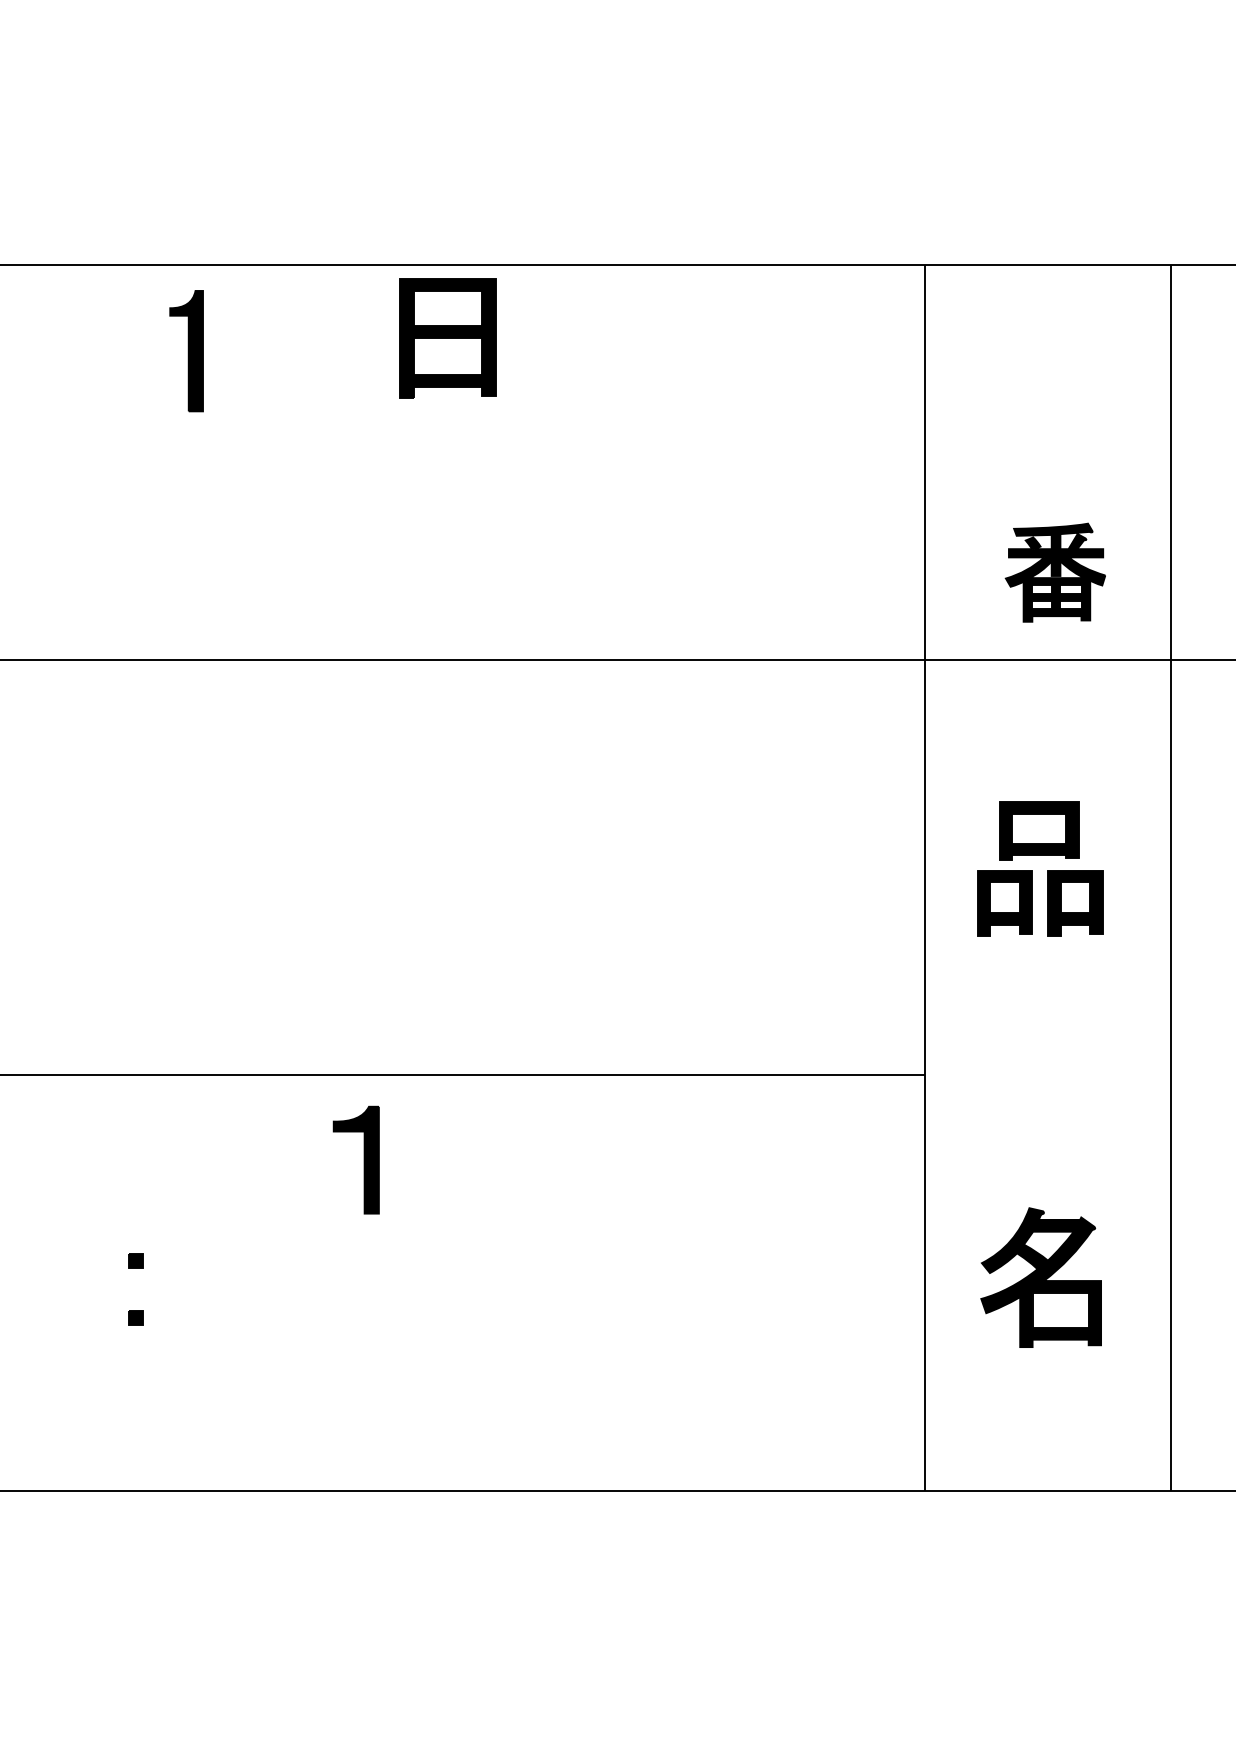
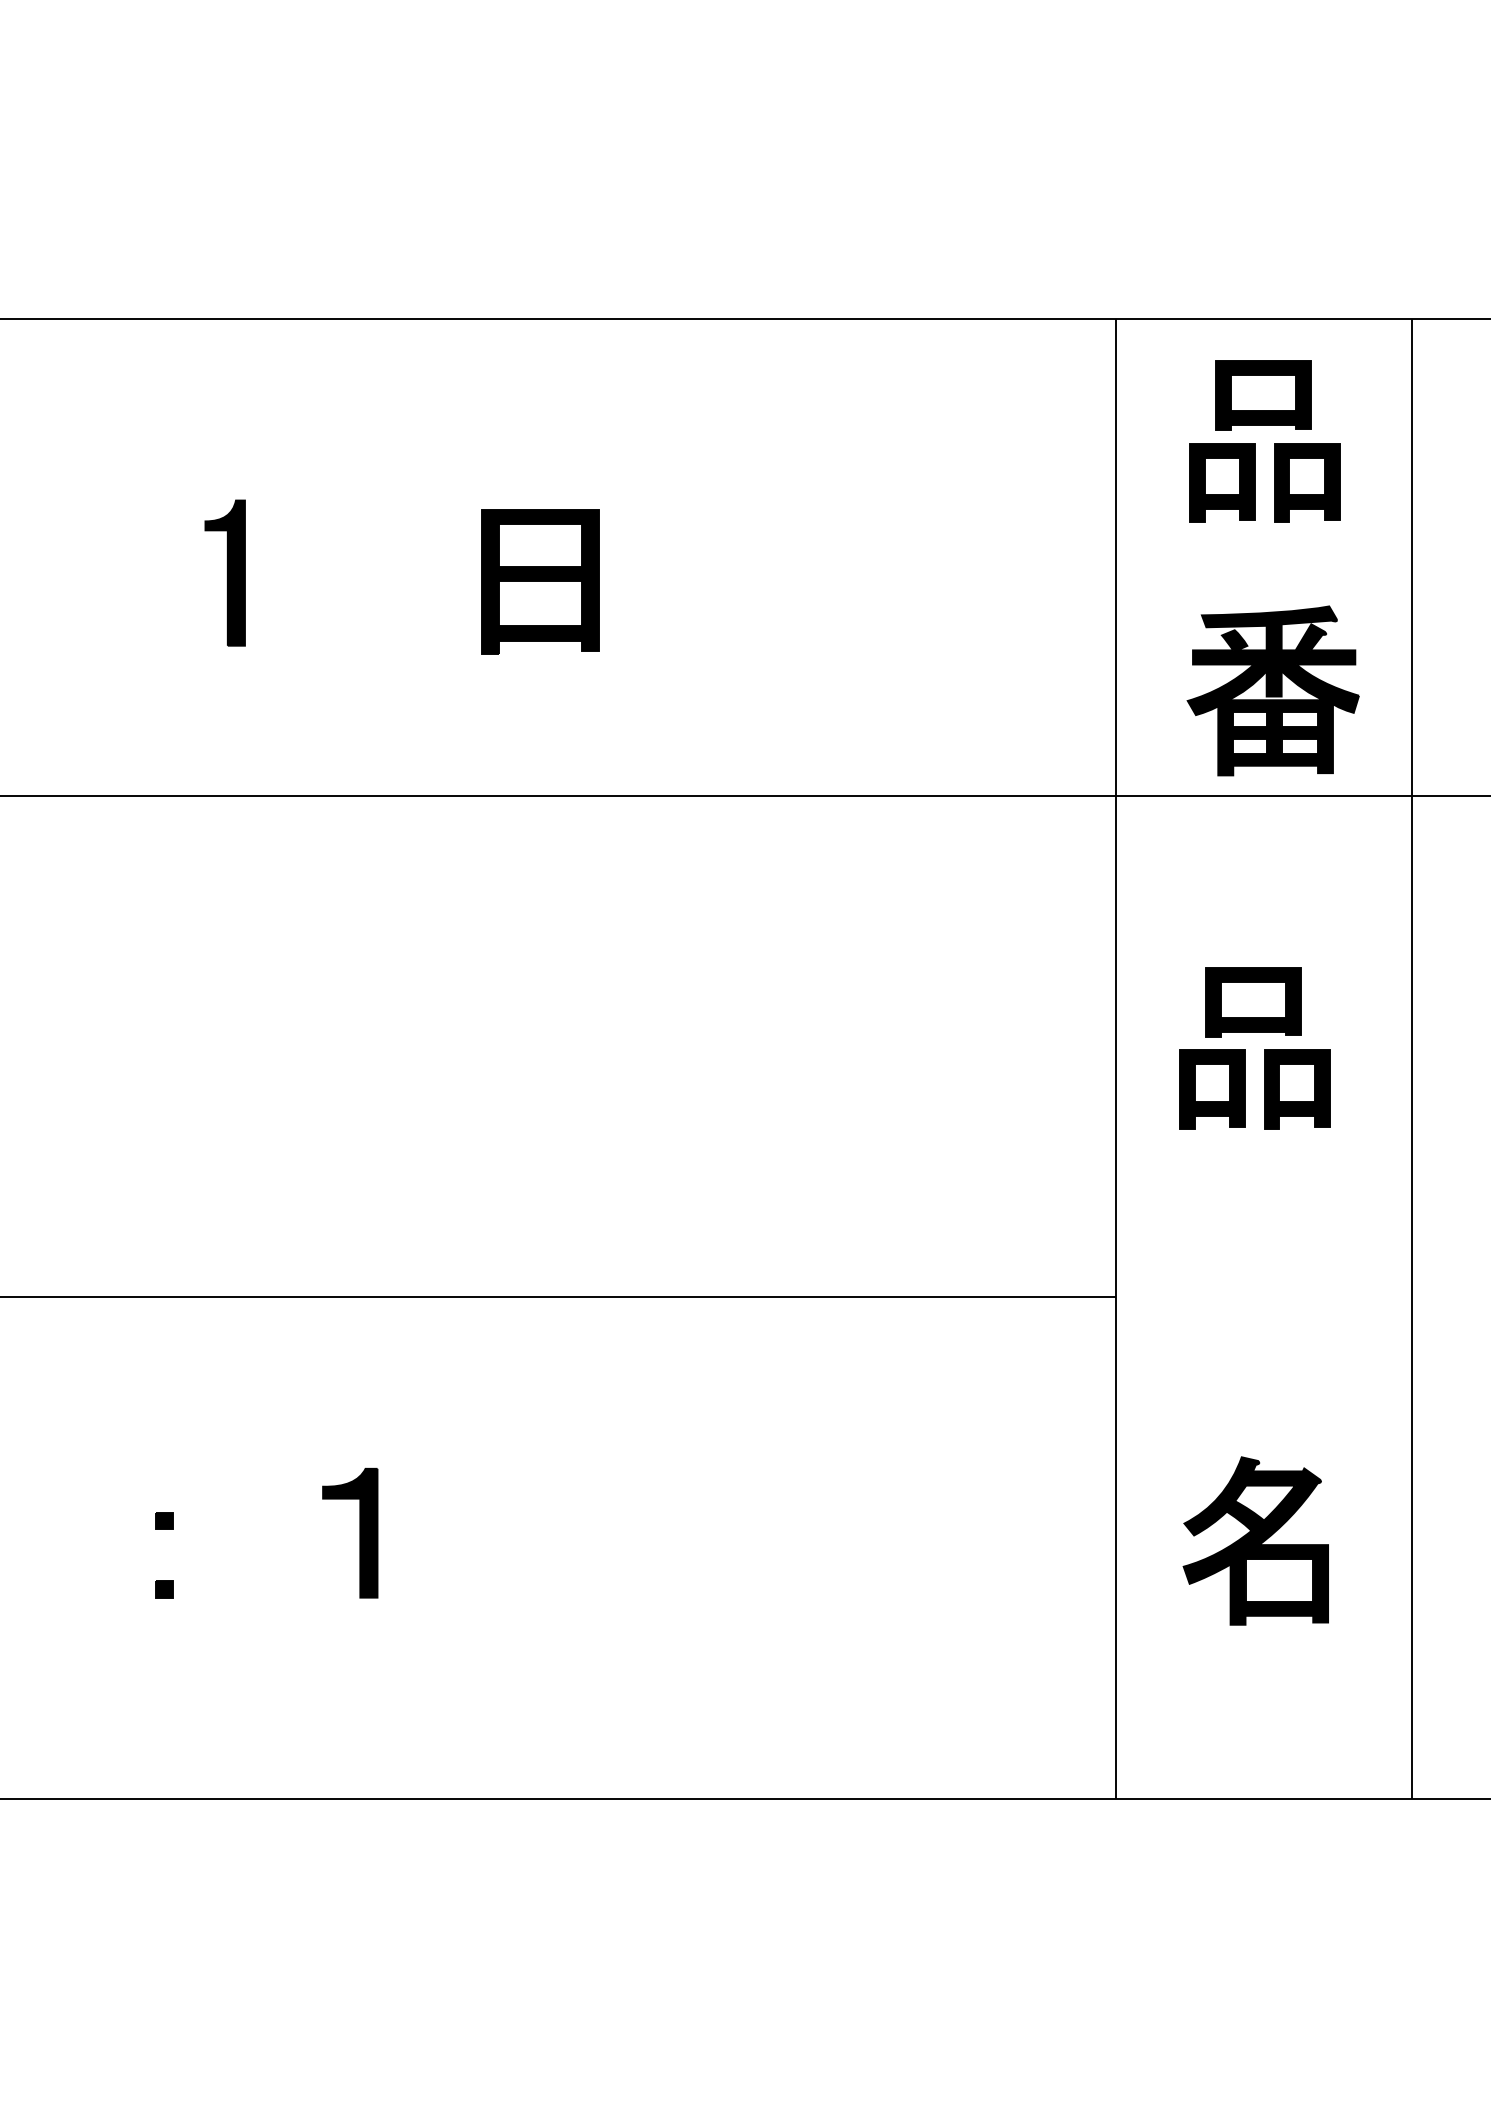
part: (447, 338) -> (539, 581), moved
part: (186, 351) -> (225, 573), moved
part: (1041, 367) -> (1256, 443), added
part: (1055, 572) -> (1273, 690), size x1.43
part: (363, 1159) -> (358, 1532), moved

